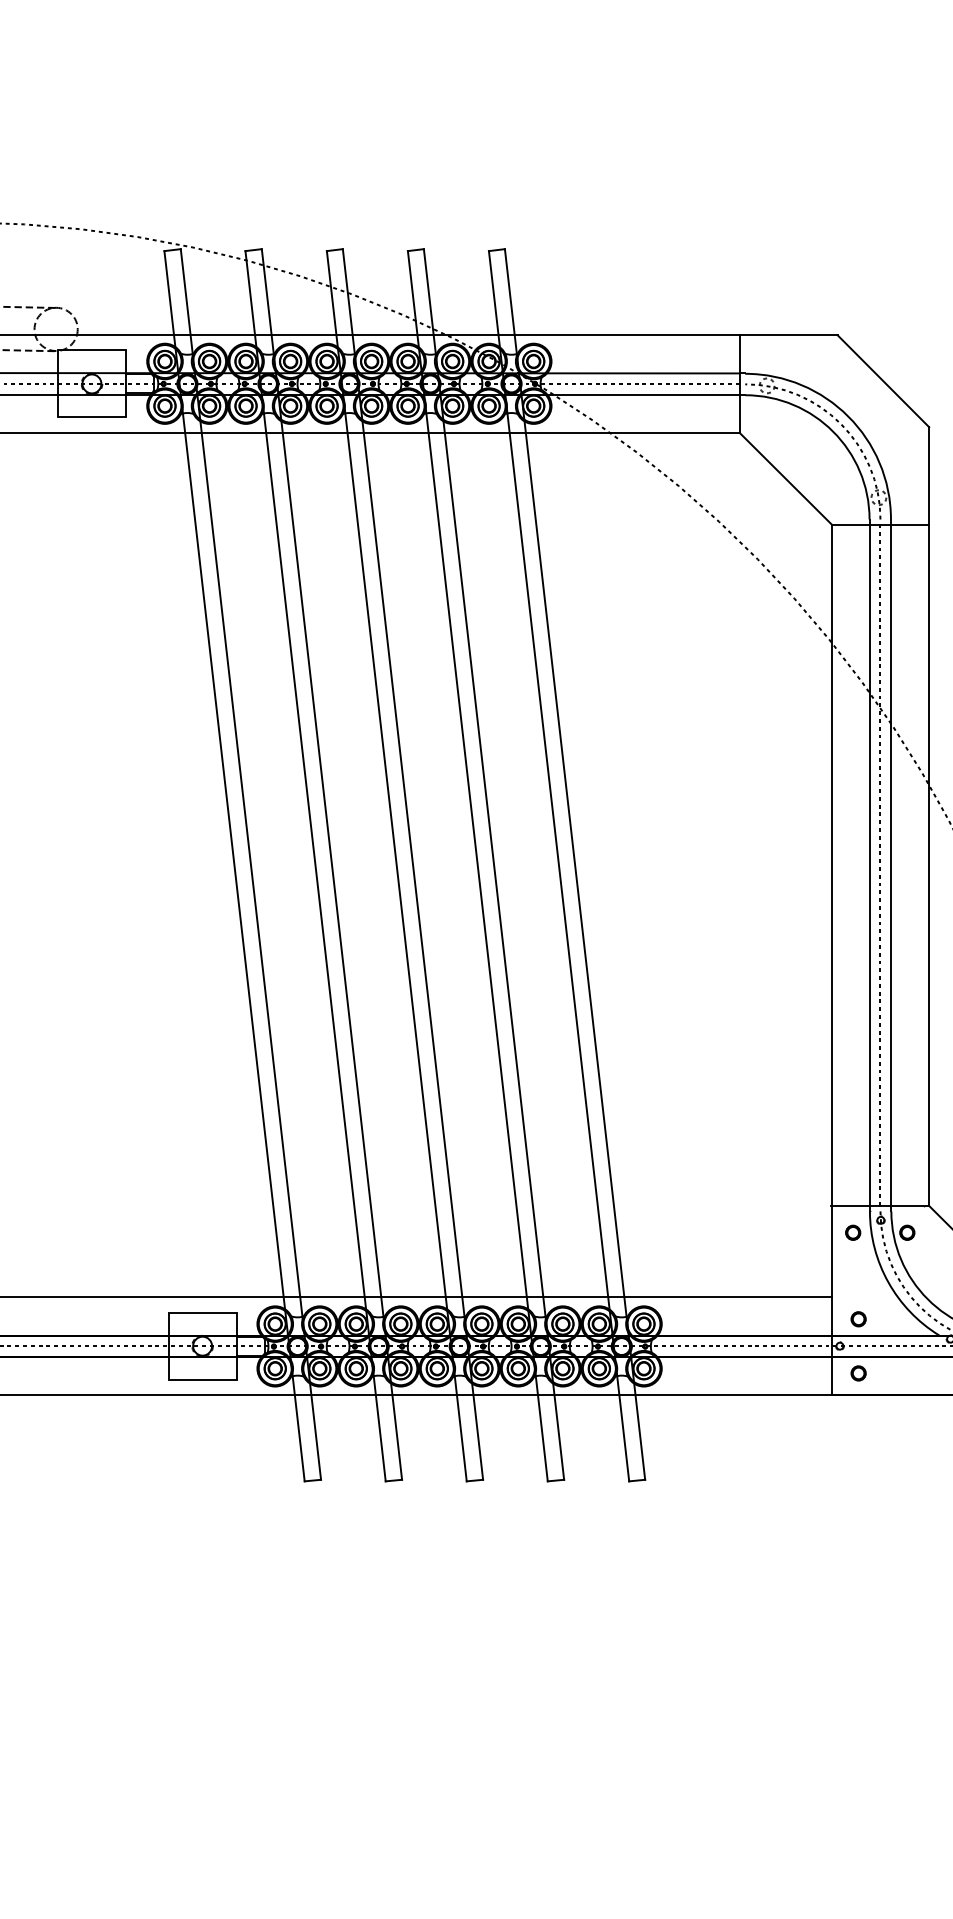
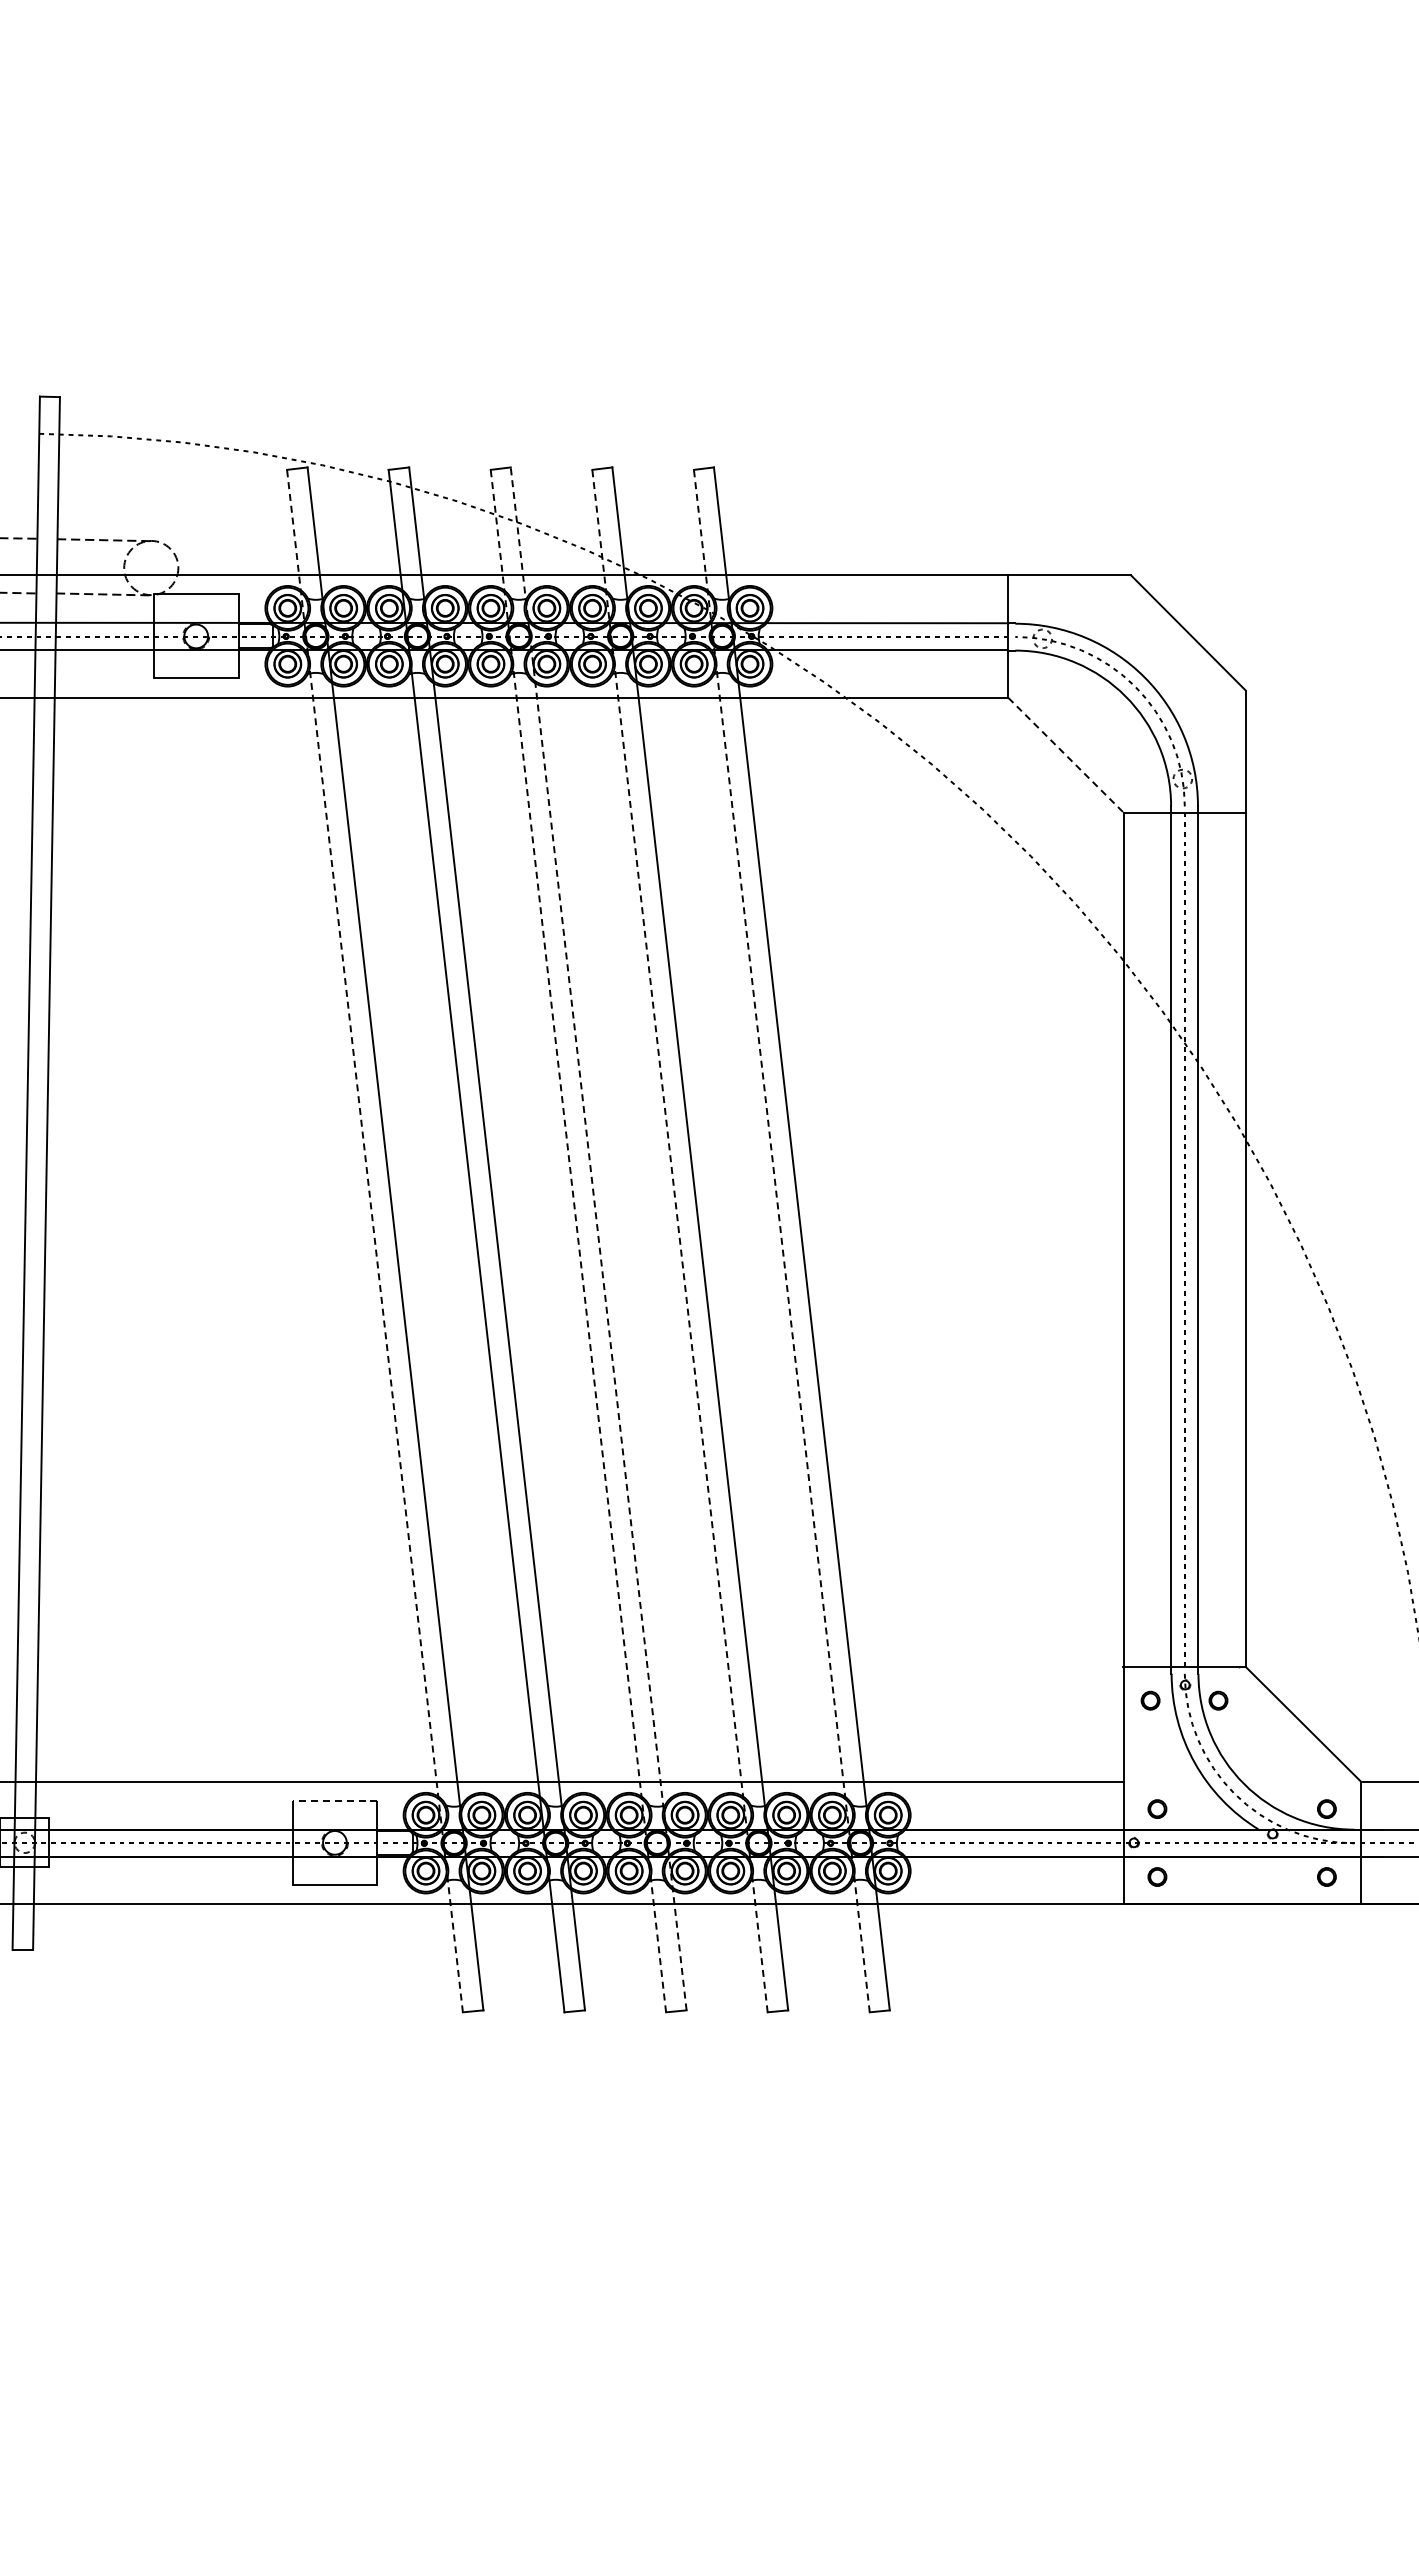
line: (786, 478) -> (1066, 755), solid -> dashed
line: (412, 864) -> (598, 1238), solid -> dashed
line: (234, 865) -> (374, 1240), solid -> dashed
line: (396, 865) -> (578, 1240), solid -> dashed
line: (477, 865) -> (679, 1240), solid -> dashed
line: (558, 865) -> (781, 1240), solid -> dashed
line: (202, 1312) -> (334, 1800), solid -> dashed

